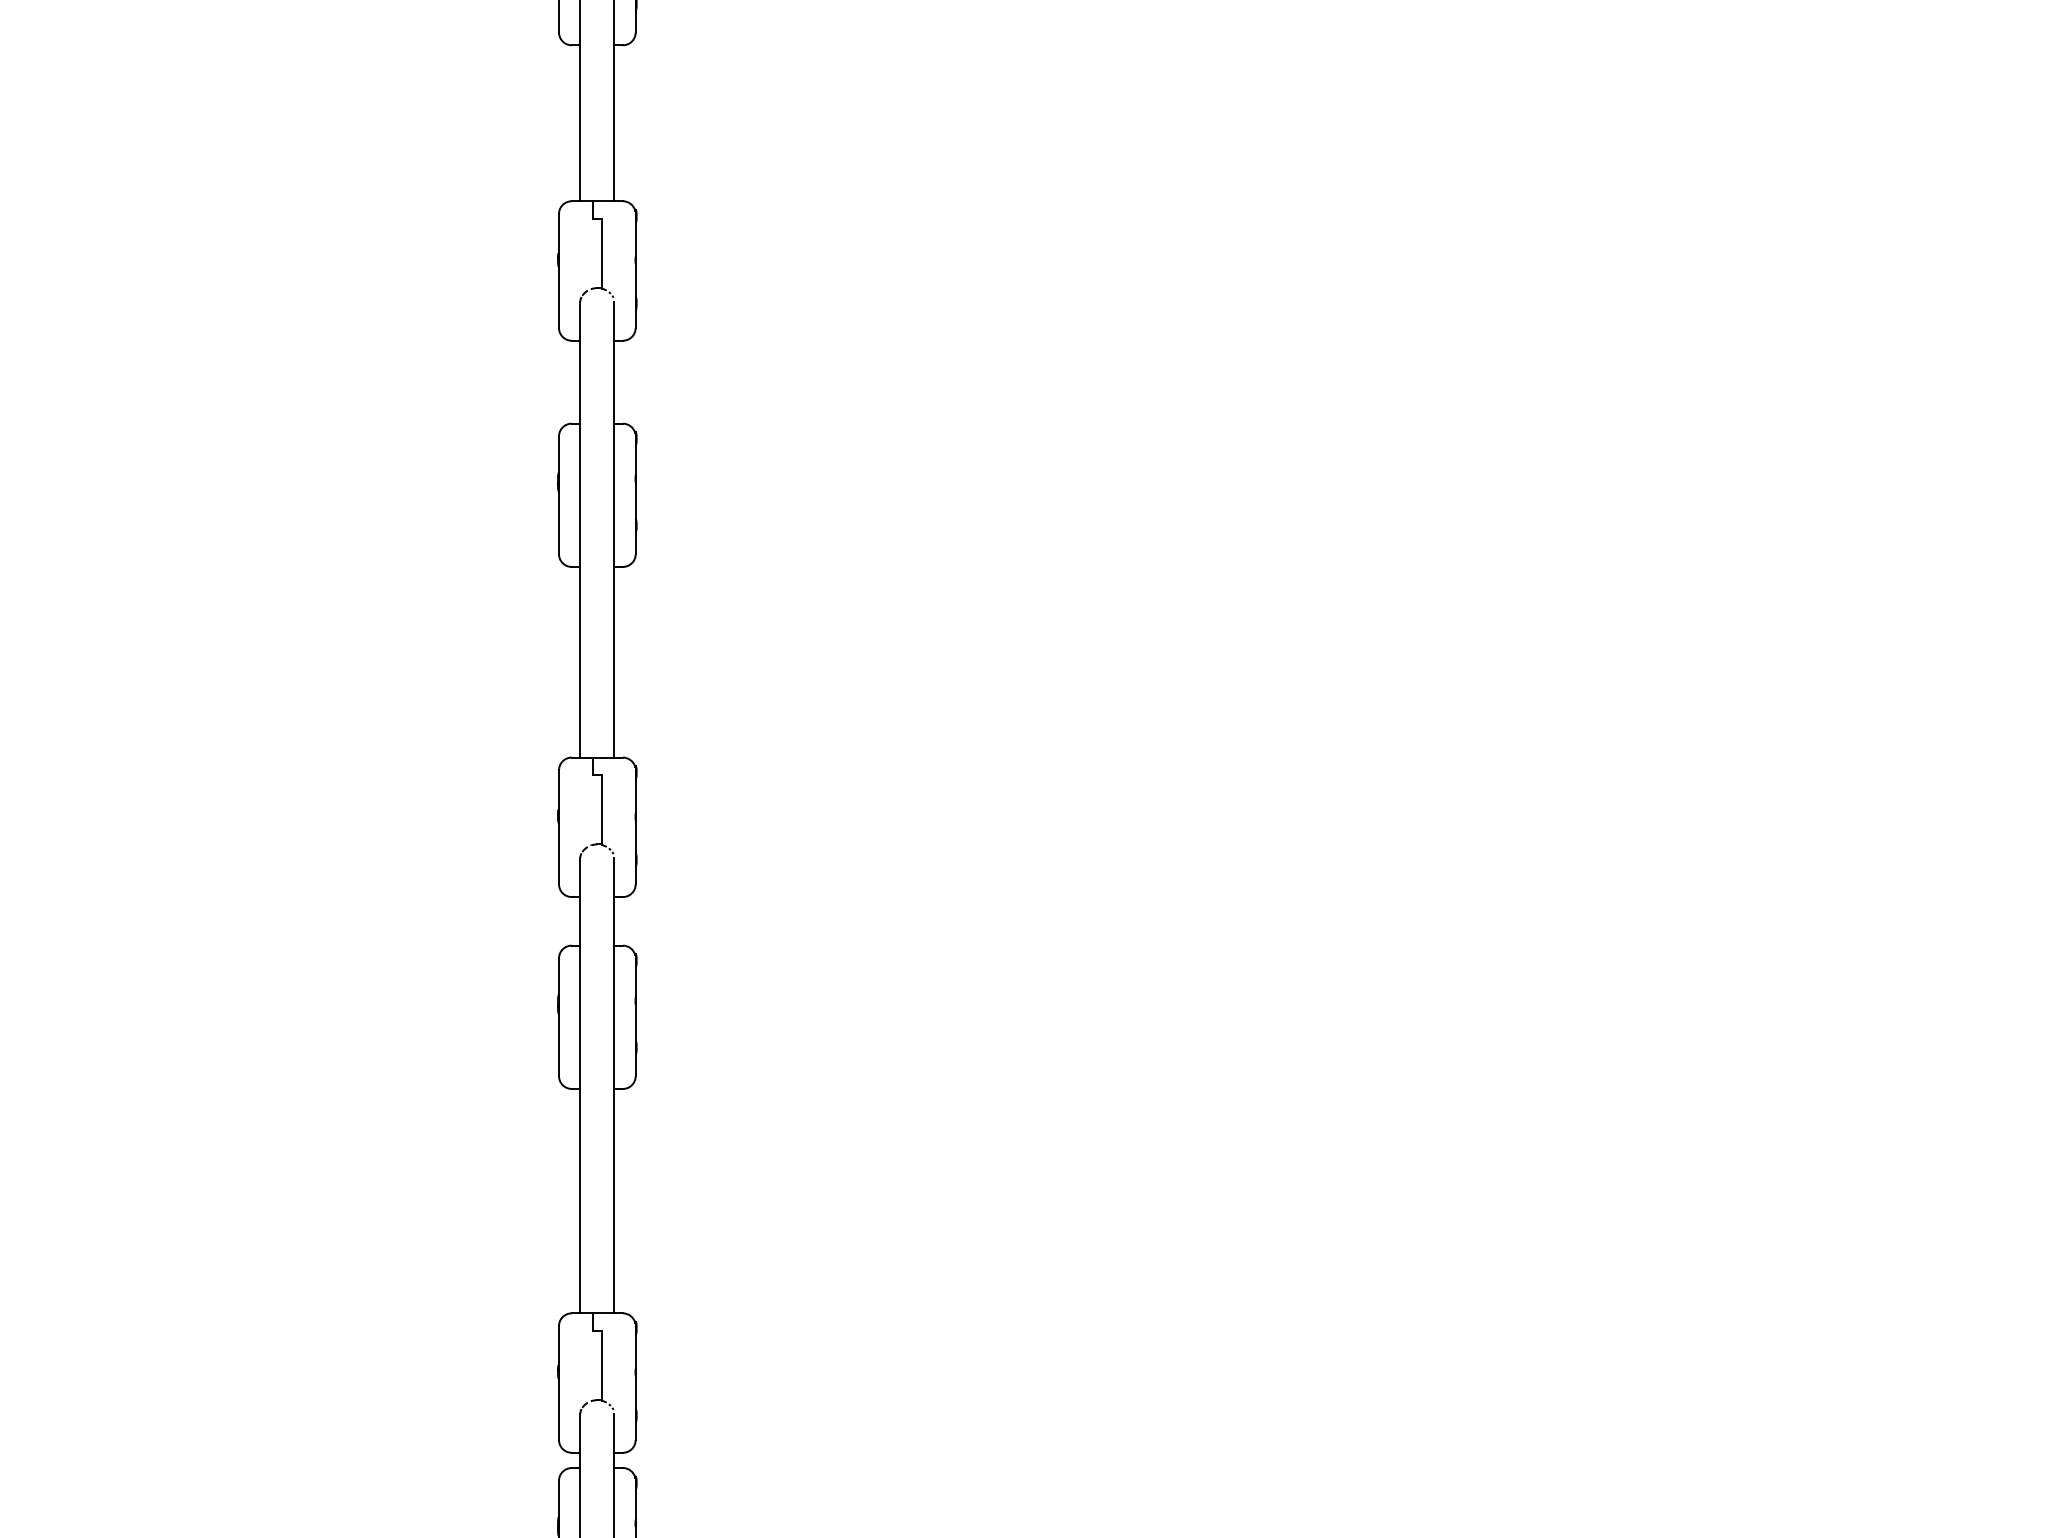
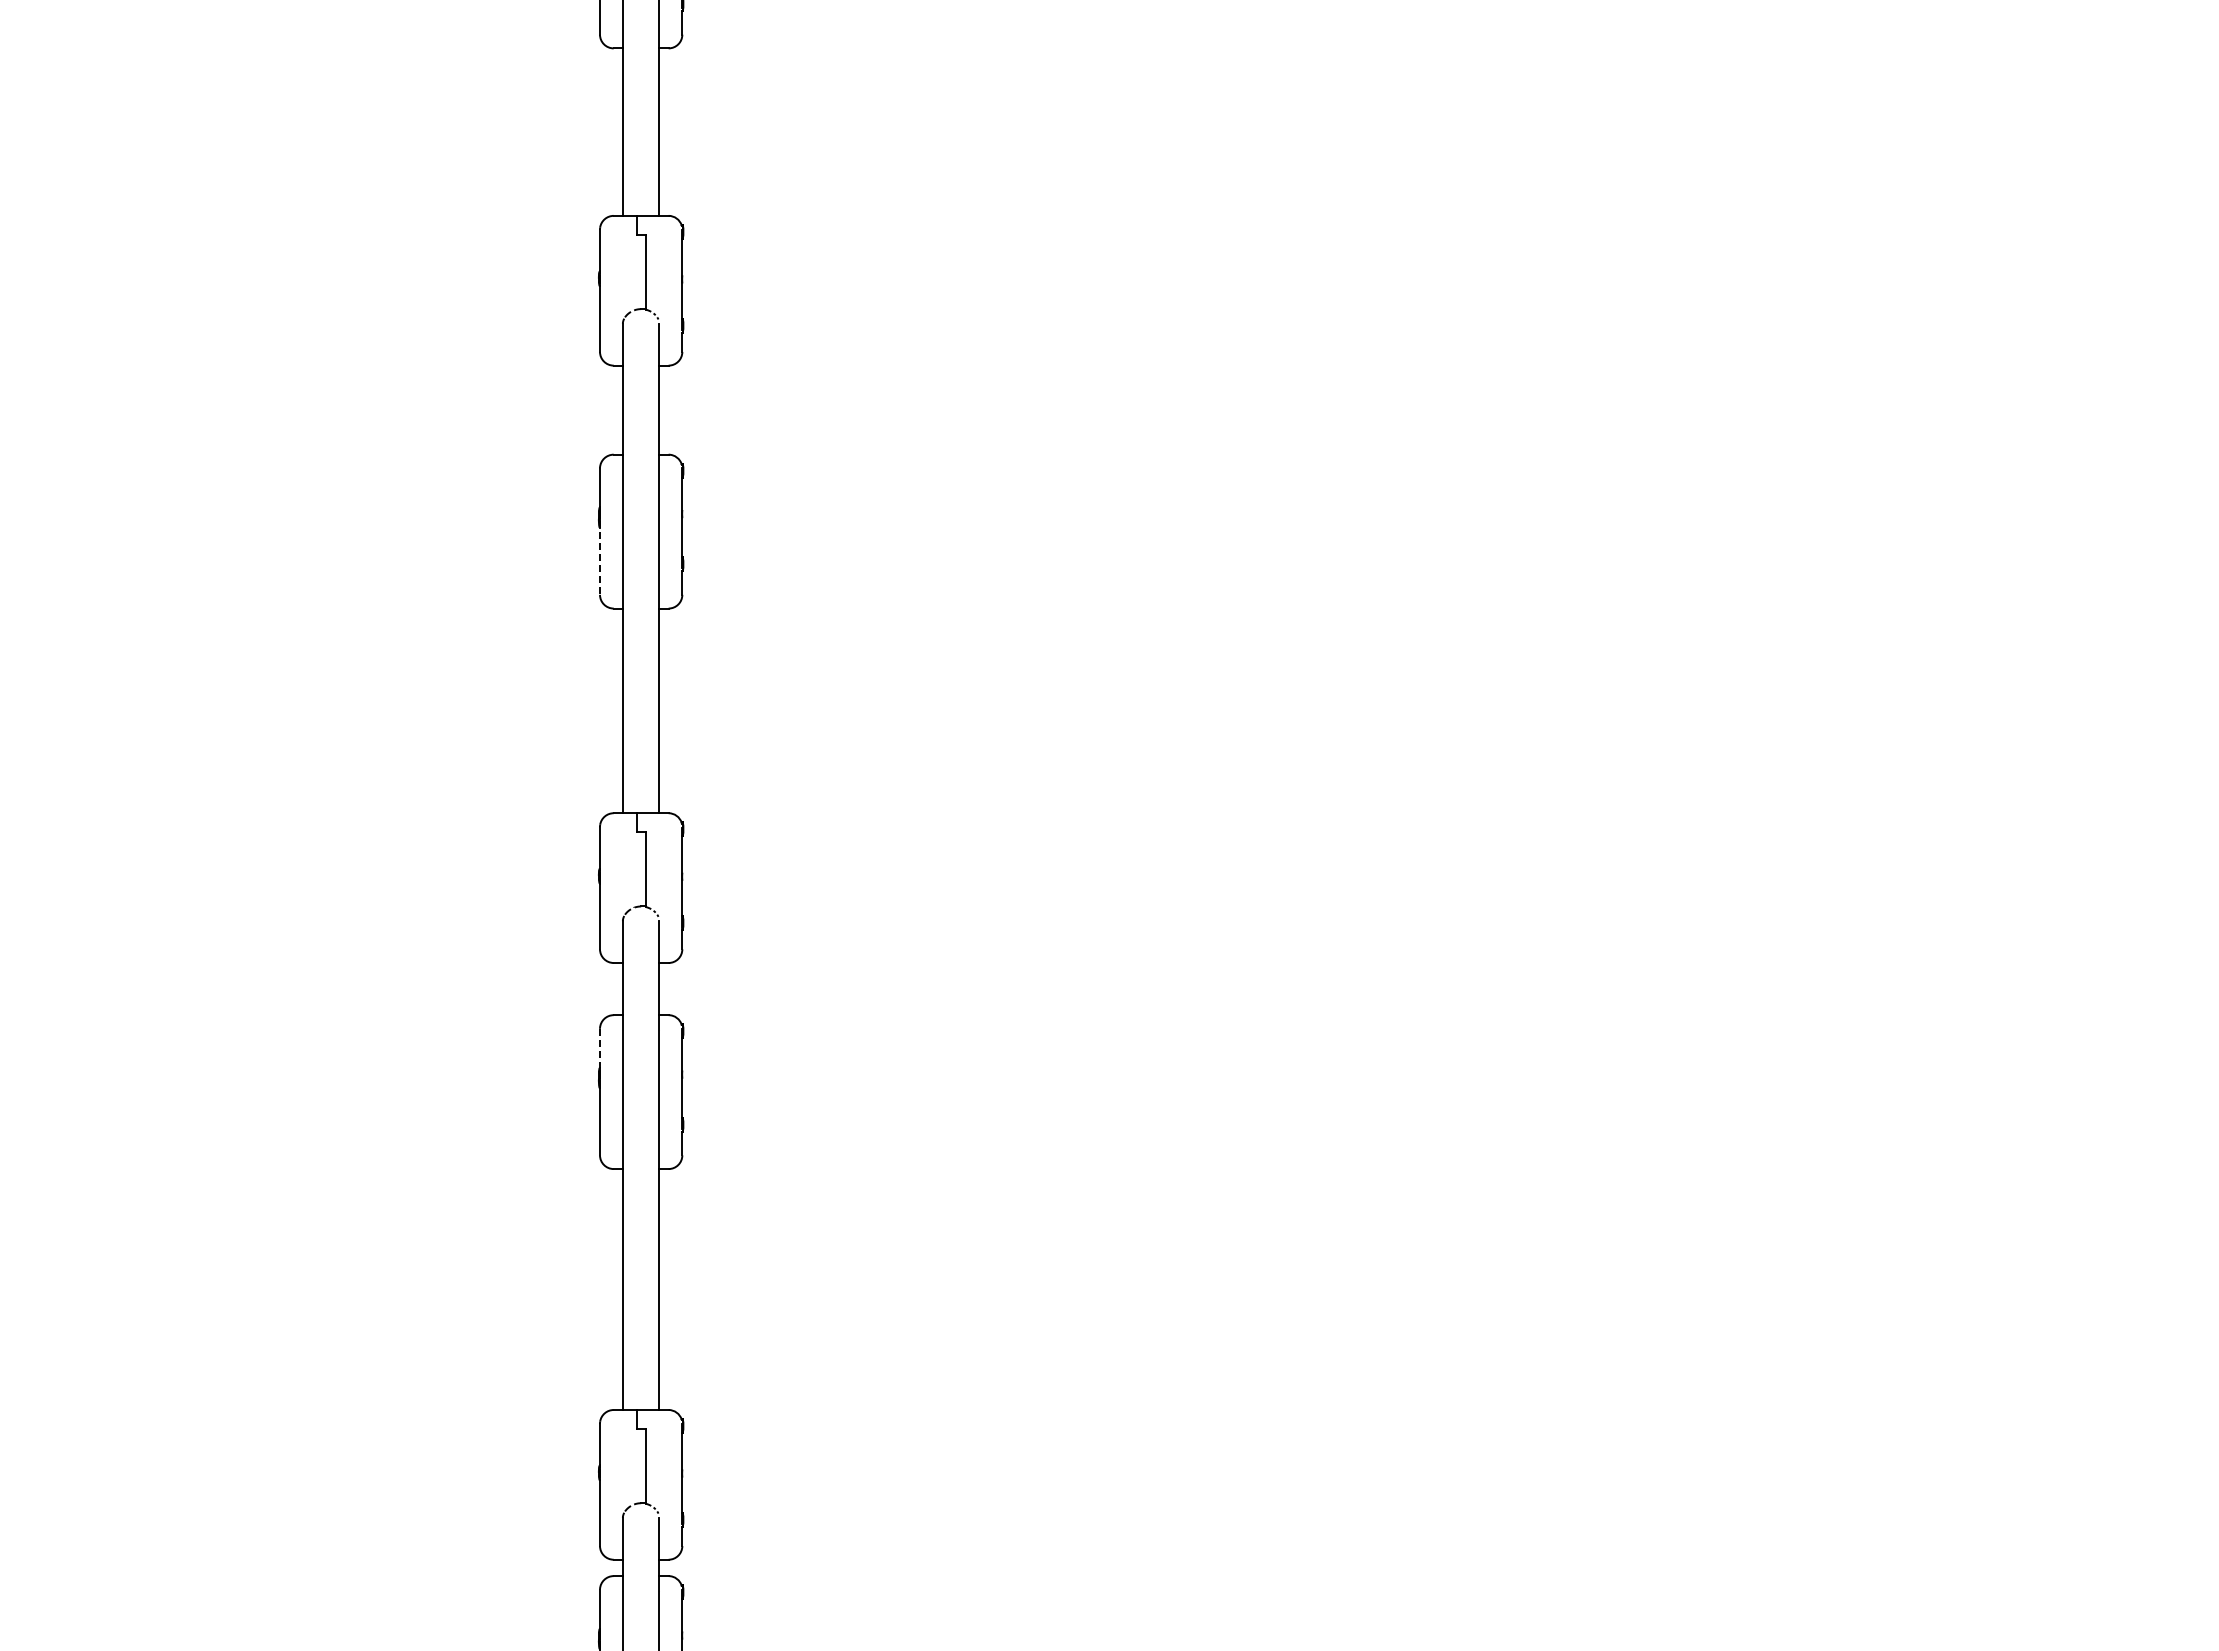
line: (559, 520) -> (600, 558), solid -> dashed
line: (559, 976) -> (600, 1048), solid -> dashed

